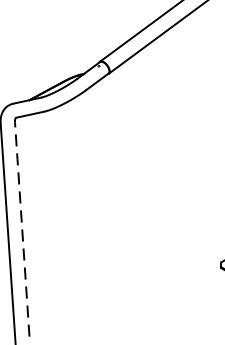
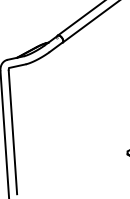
line: (21, 229) -> (12, 132), dashed -> solid

